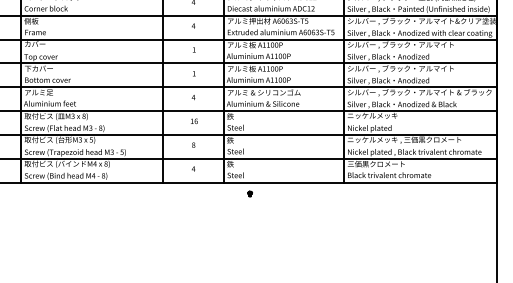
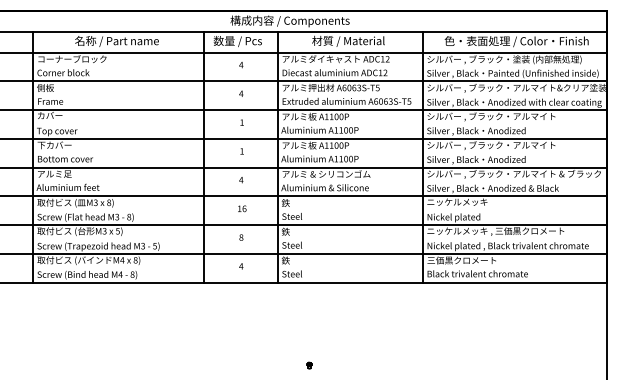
part: (250, 193) -> (309, 365), moved

